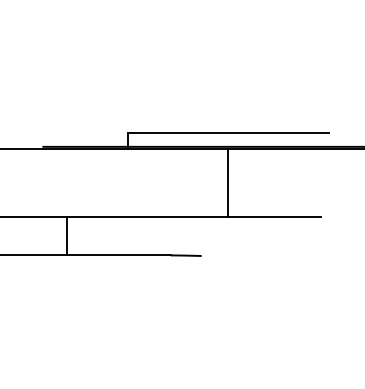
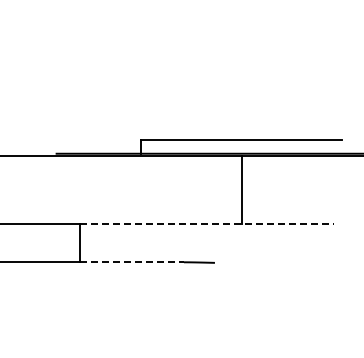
line: (194, 216) -> (207, 223), solid -> dashed
line: (119, 255) -> (132, 262), solid -> dashed

